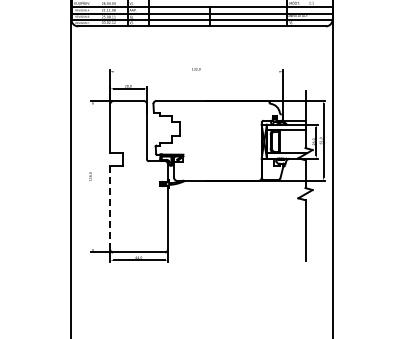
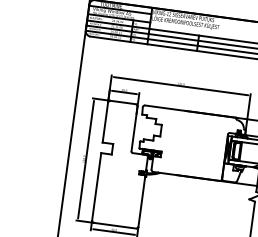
line: (196, 71) -> (181, 85), added
line: (93, 176) -> (86, 159), added
line: (110, 208) -> (96, 187), dashed -> solid

